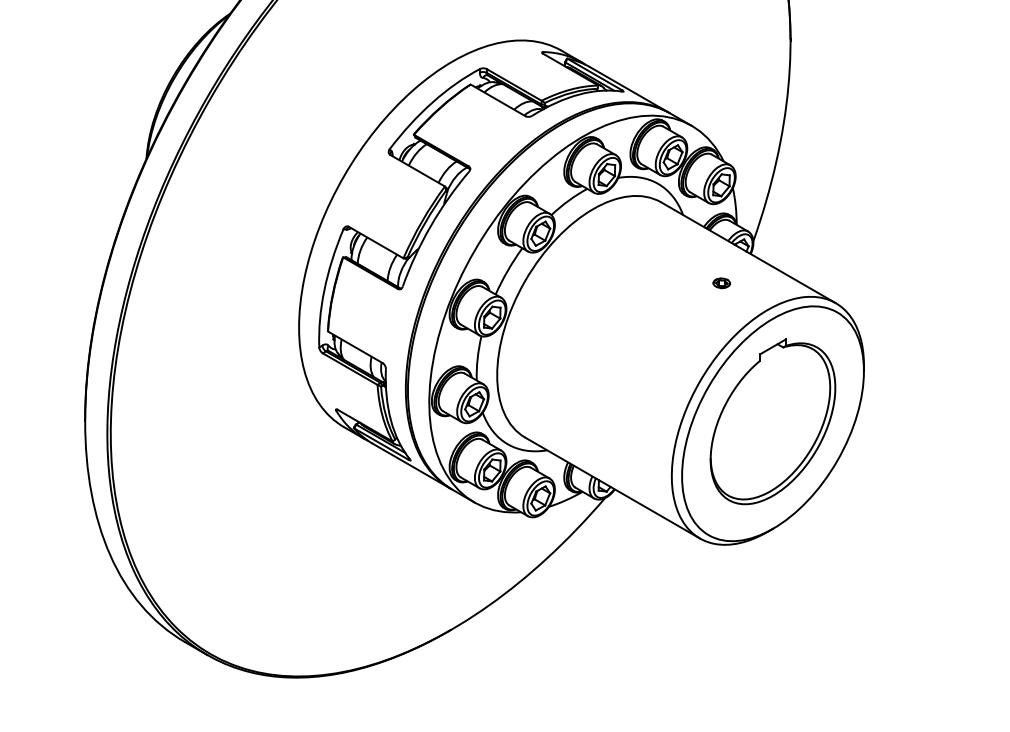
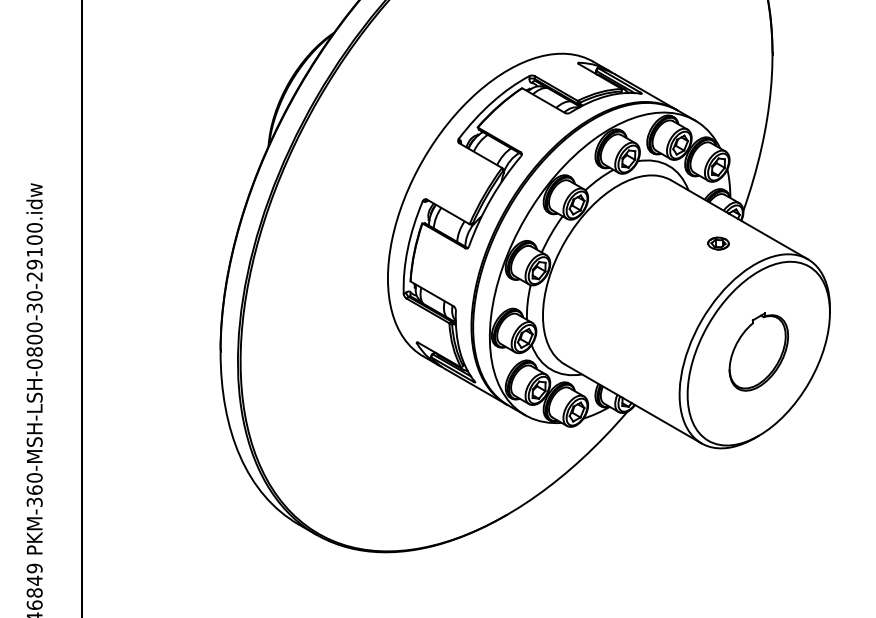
part: (721, 282) -> (718, 243), size x1.6
part: (772, 421) -> (758, 351), size x0.6

